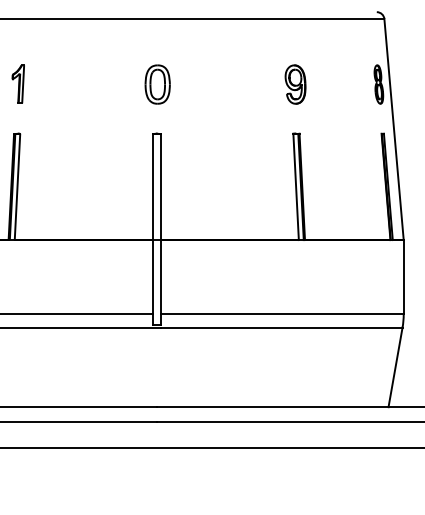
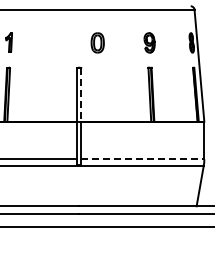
part: (157, 83) -> (97, 42), moved
line: (161, 186) -> (81, 94), solid -> dashed
line: (281, 314) -> (142, 159), solid -> dashed

